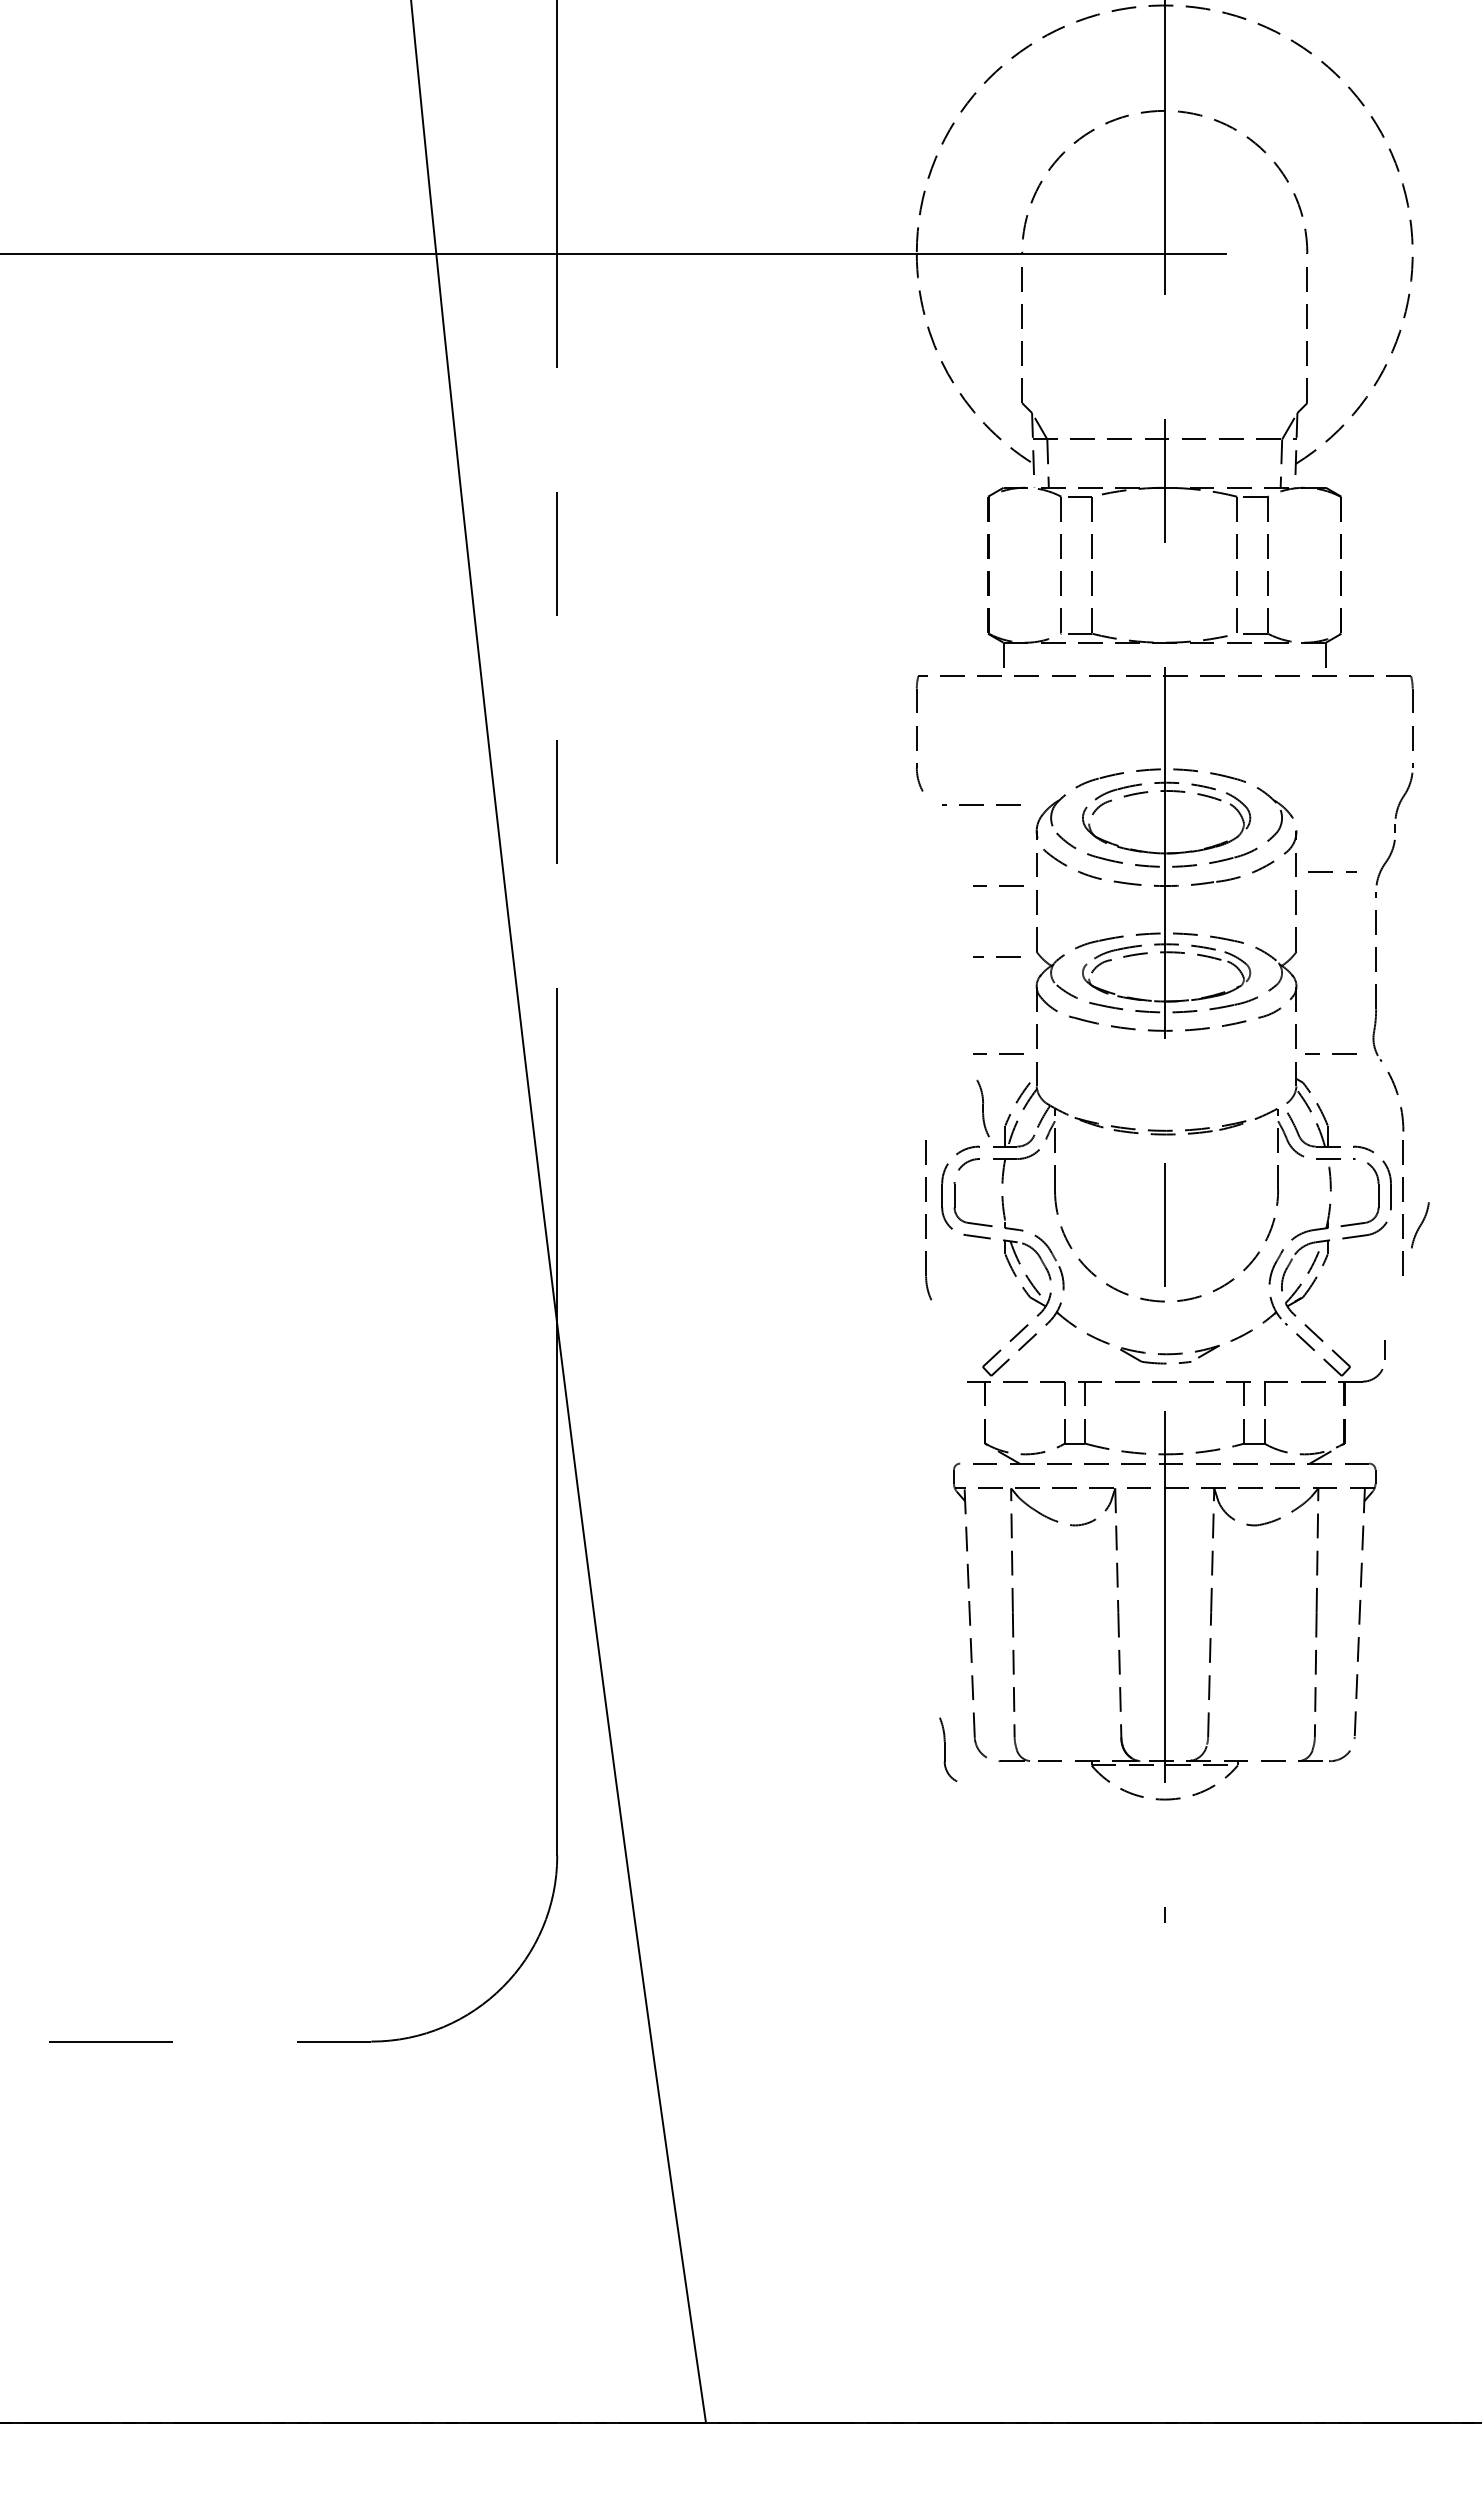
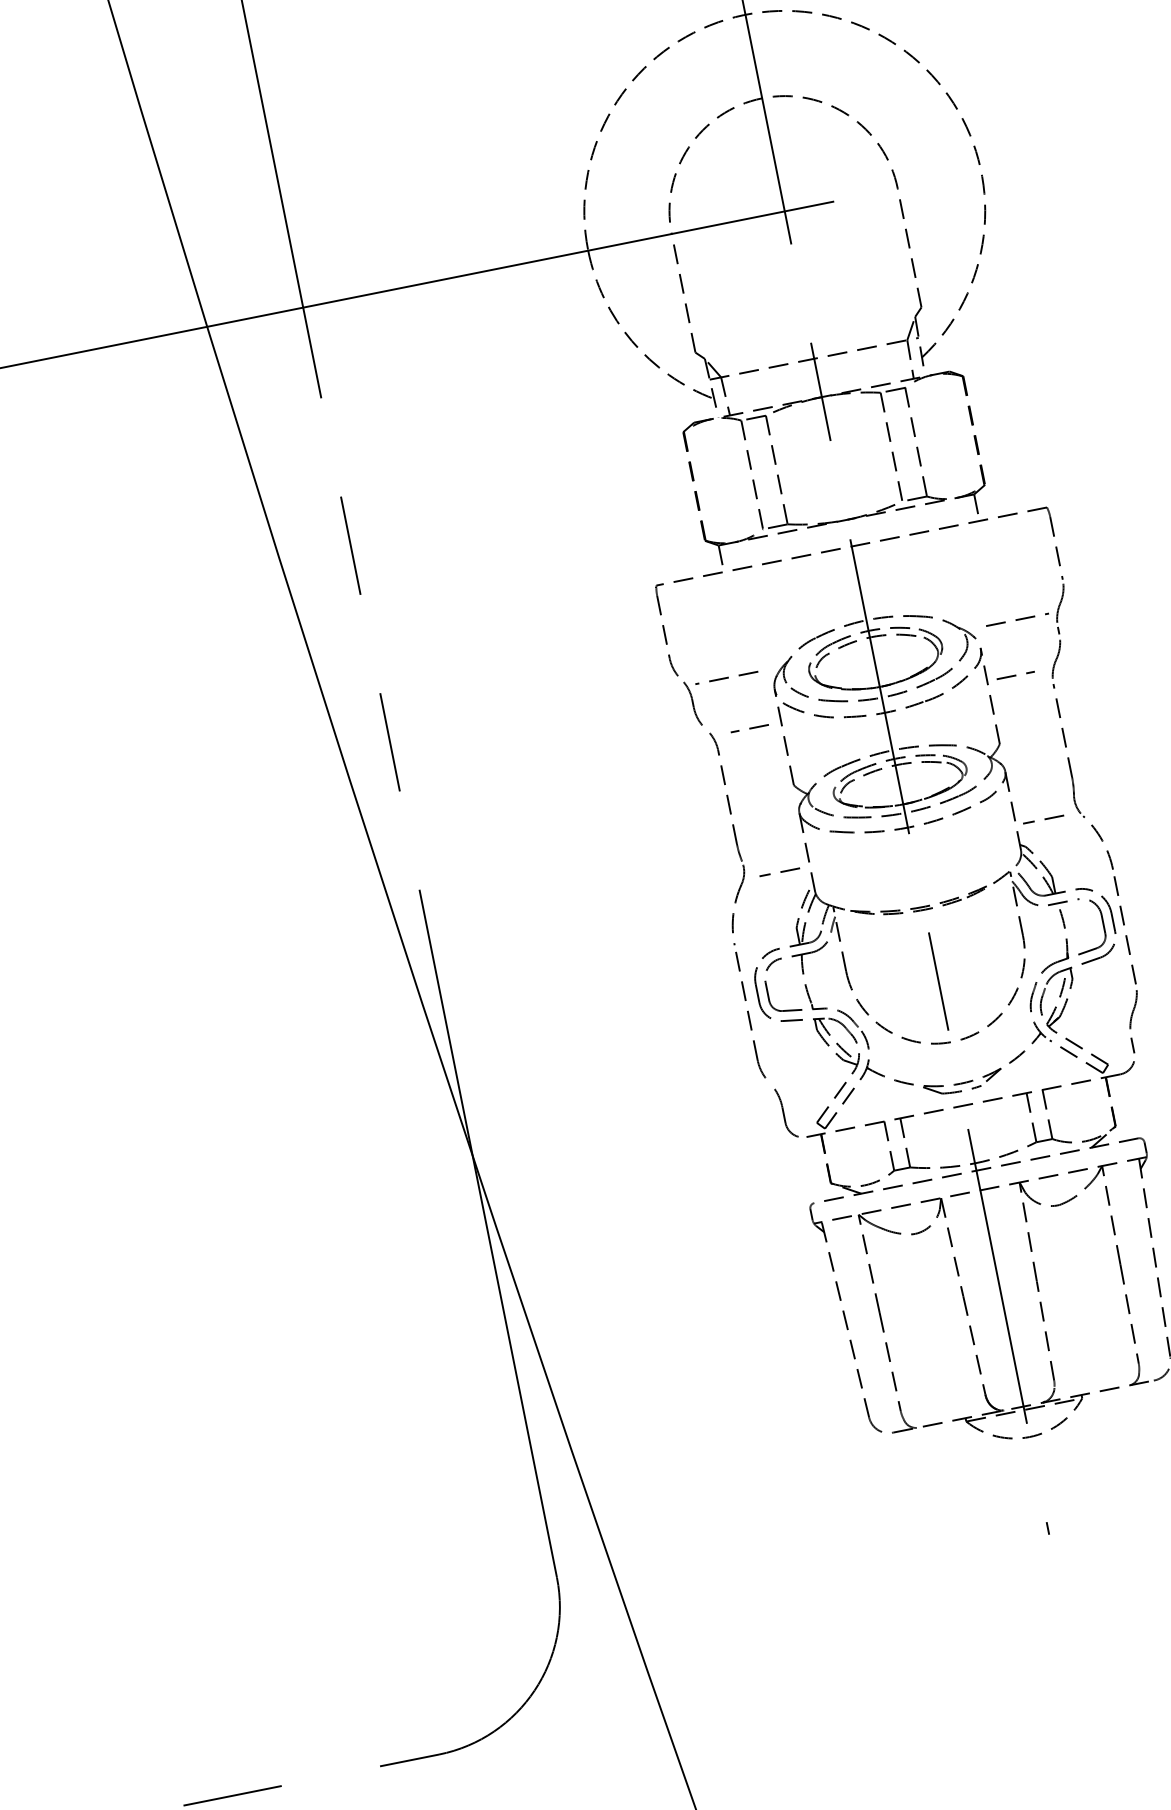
line: (1347, 804) -> (1016, 619), added
line: (999, 885) -> (753, 738), removed
line: (996, 956) -> (749, 727), moved
part: (952, 999) -> (734, 836), added
part: (982, 1108) -> (692, 703), moved
part: (1420, 1225) -> (1133, 1009), moved
part: (948, 1749) -> (786, 1112), moved

